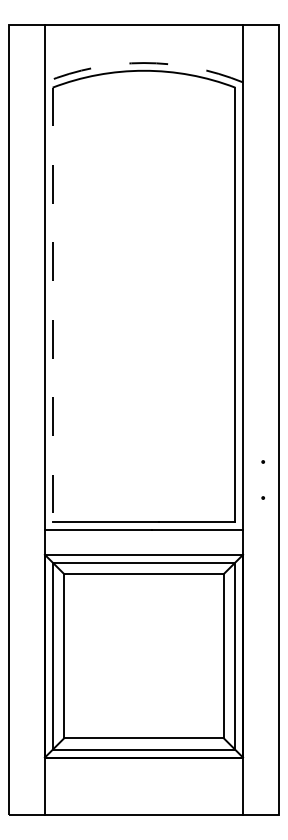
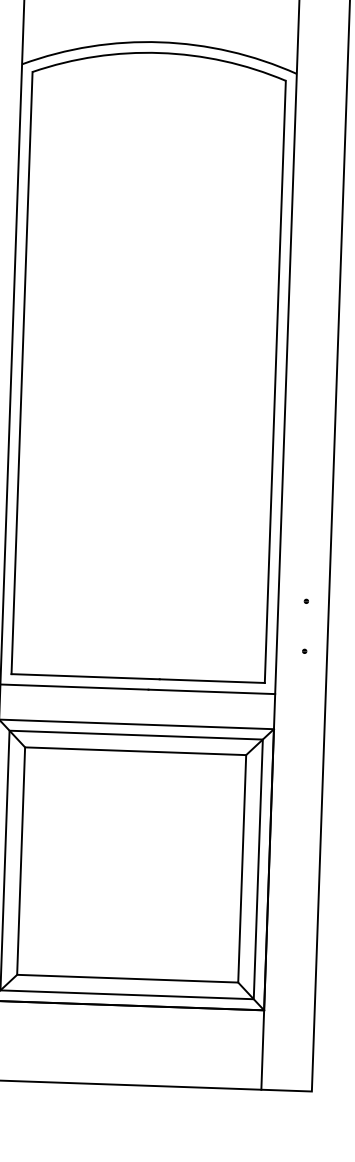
arc: (144, 63) -> (161, 42), dashed -> solid
line: (52, 305) -> (21, 374), dashed -> solid

